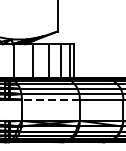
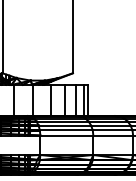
line: (50, 99) -> (66, 135), dashed -> solid

